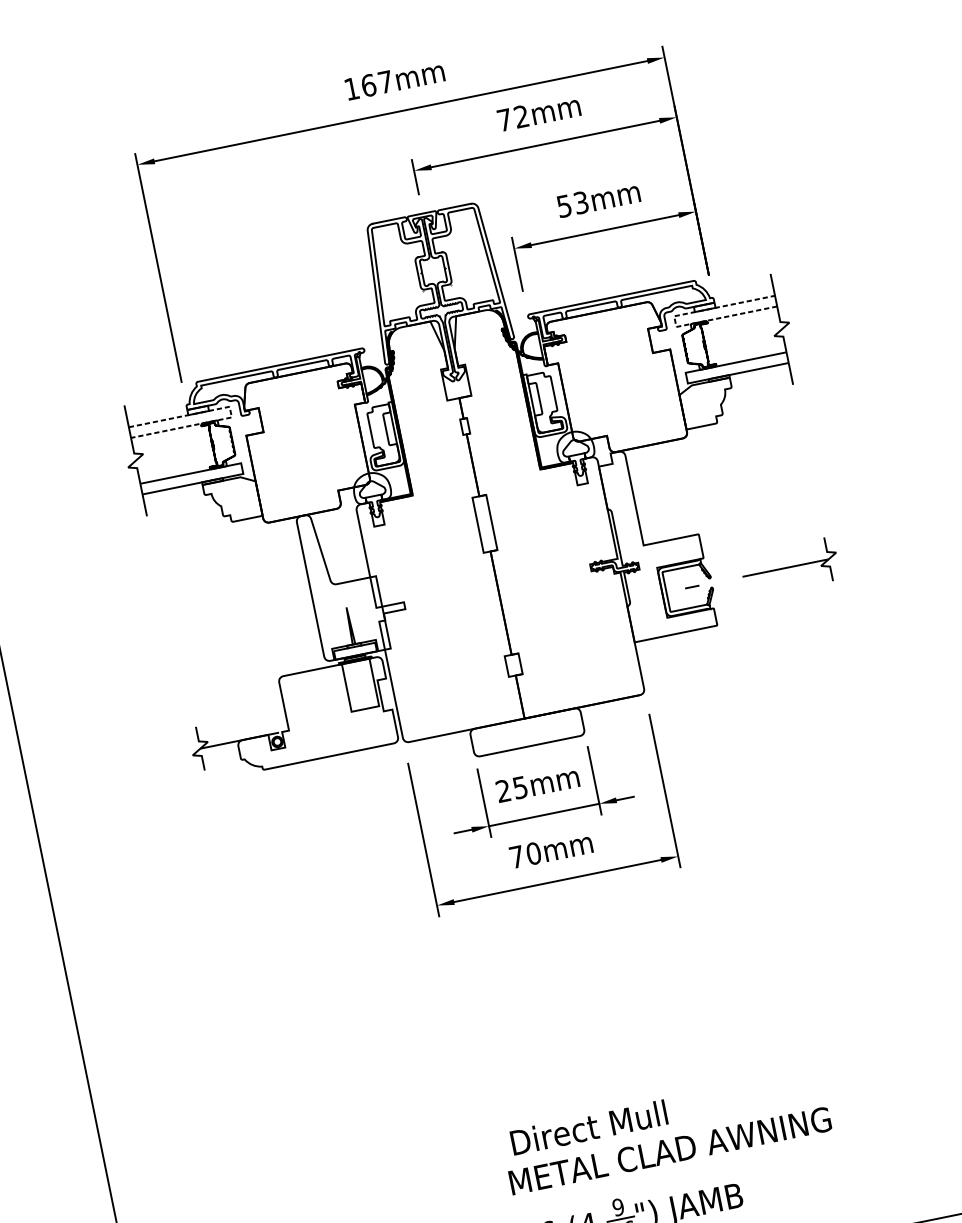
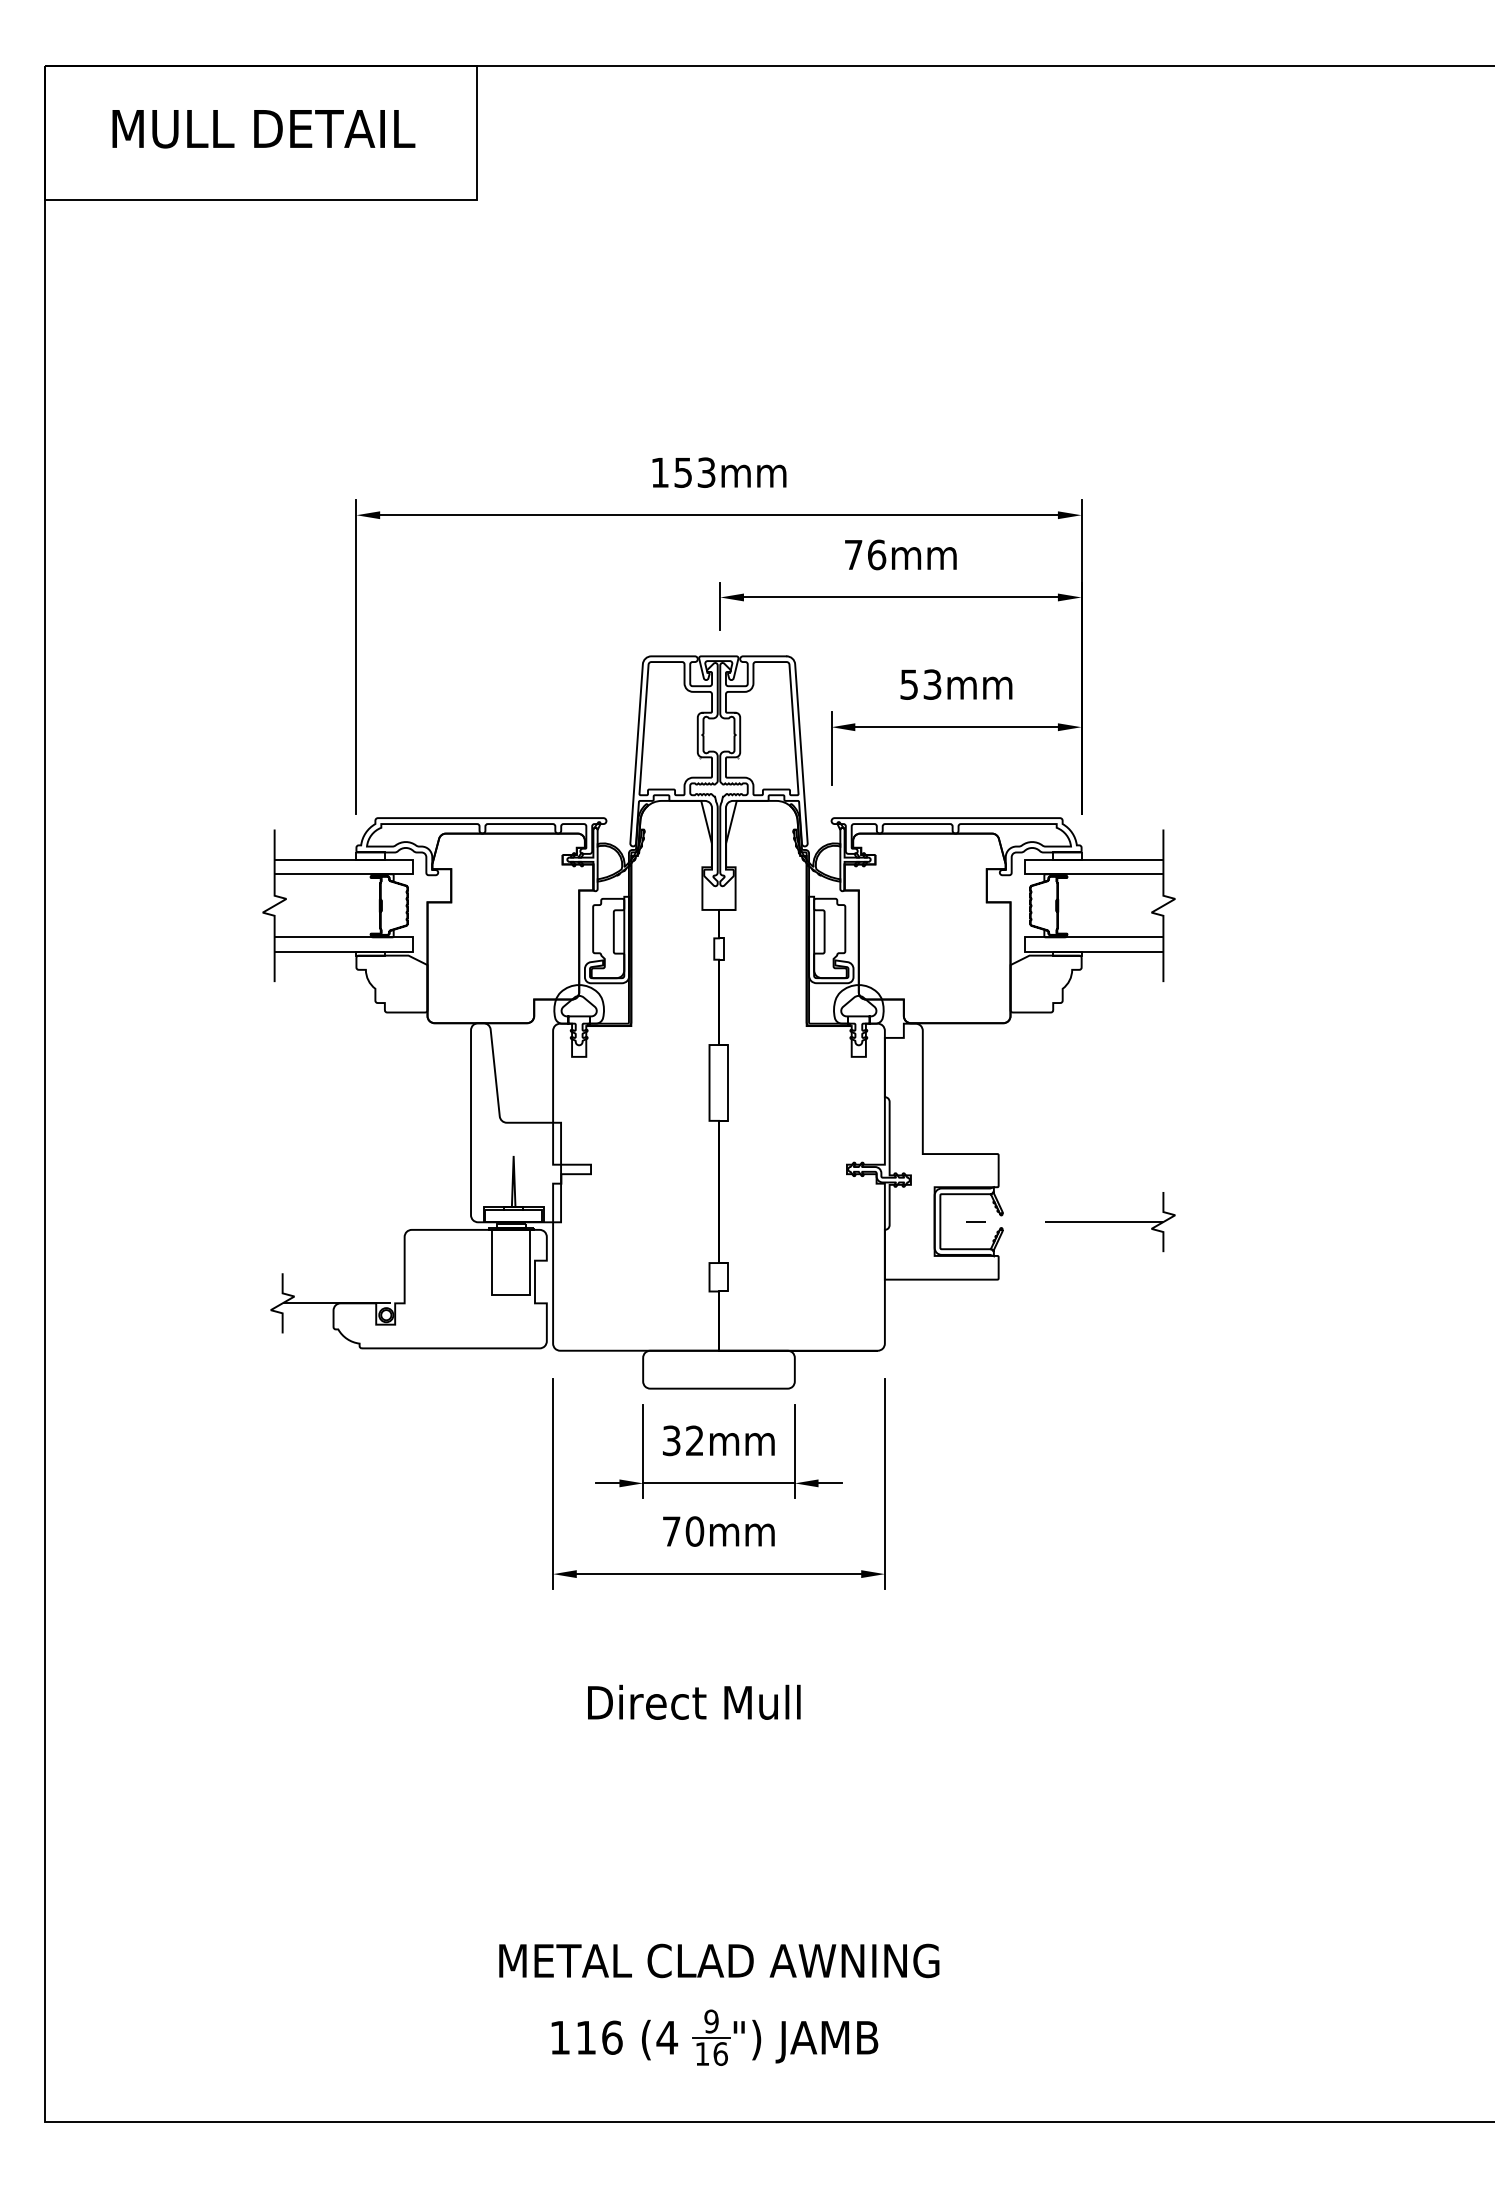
text: (376, 83) -> (694, 472), 167mm -> 153mm
text: (522, 116) -> (877, 554), 72mm -> 76mm
line: (675, 321) -> (1024, 866), dashed -> solid
line: (231, 412) -> (413, 867), dashed -> solid
text: (511, 789) -> (682, 1440), 25mm -> 32mm
text: (589, 1126) -> (694, 1701), moved
text: (670, 1150) -> (719, 1960), moved

